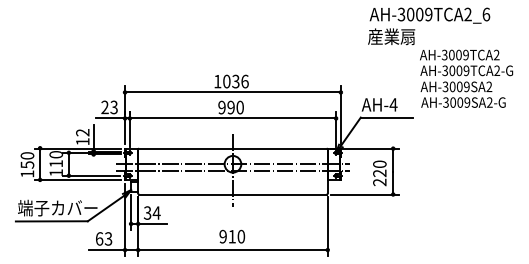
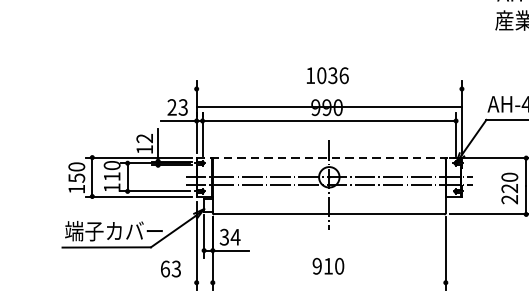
line: (232, 92) -> (328, 107), moved
line: (232, 148) -> (328, 157), solid -> dashed
line: (208, 250) -> (299, 283), removed

